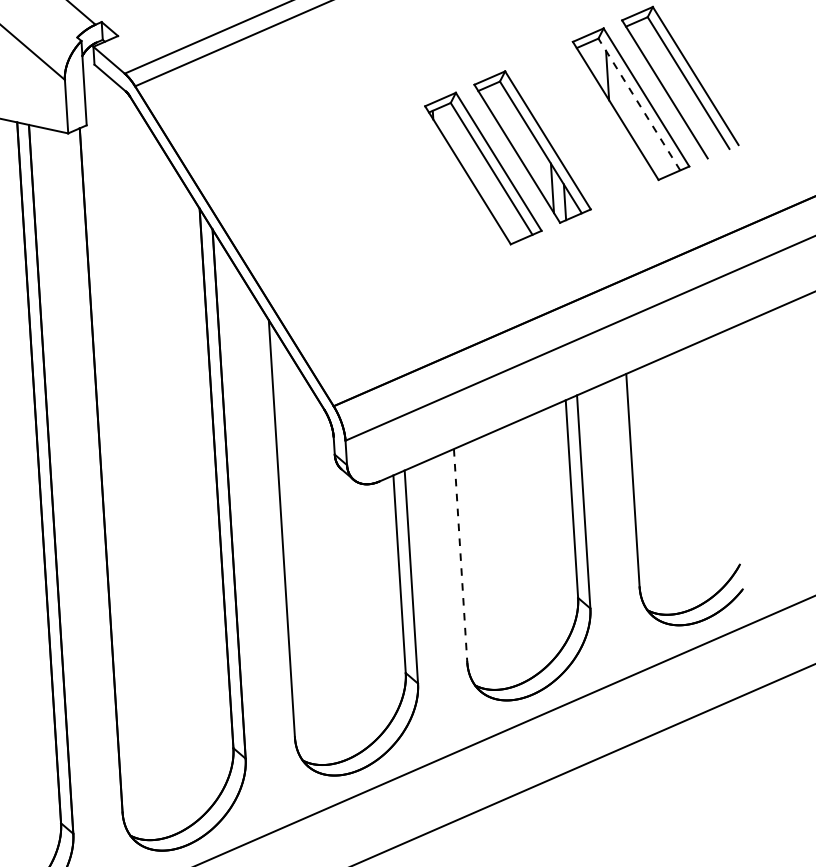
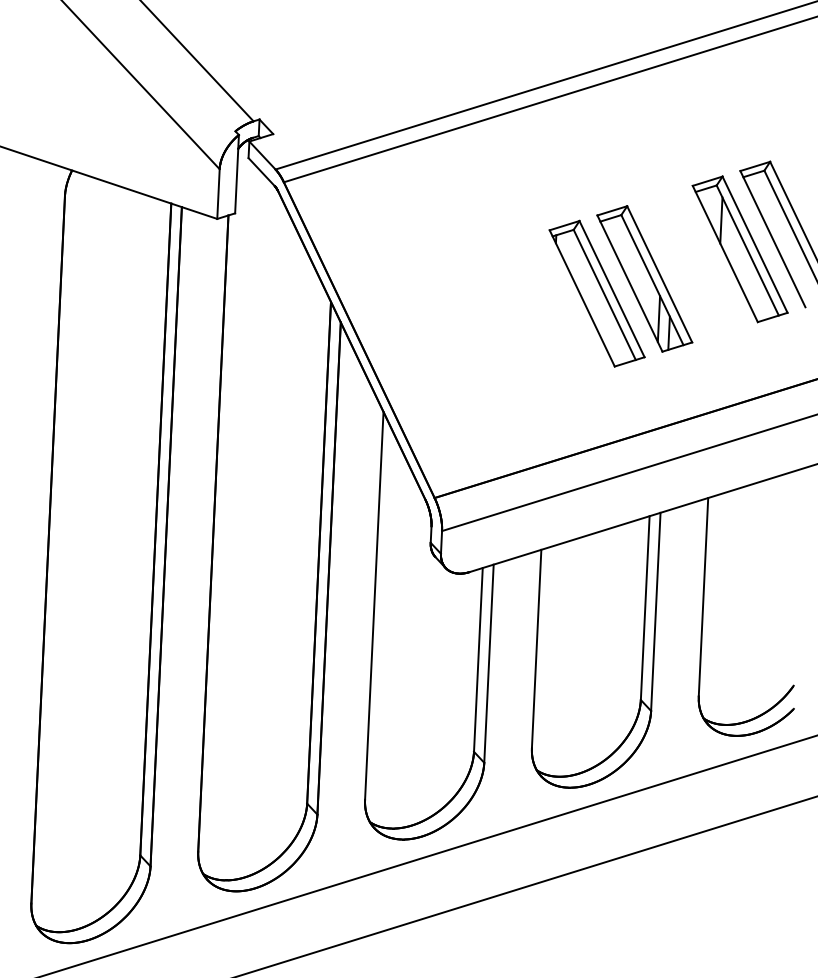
line: (639, 104) -> (747, 250), dashed -> solid
line: (460, 556) -> (536, 649), dashed -> solid

